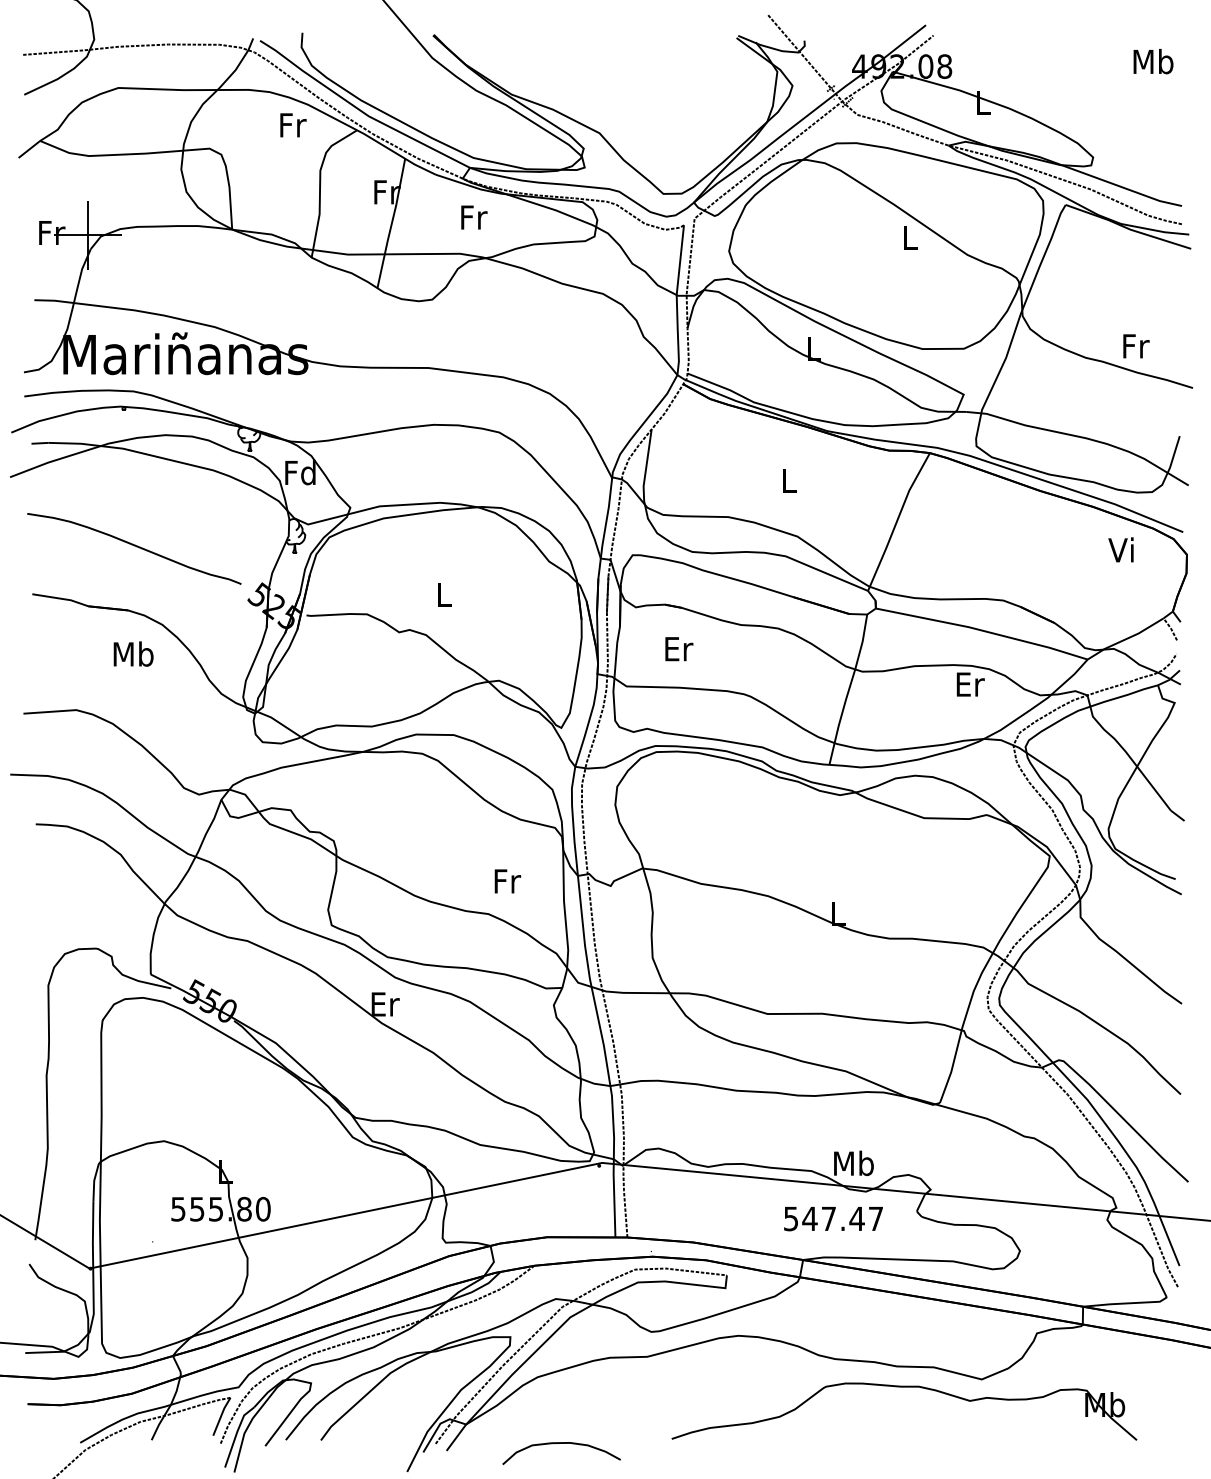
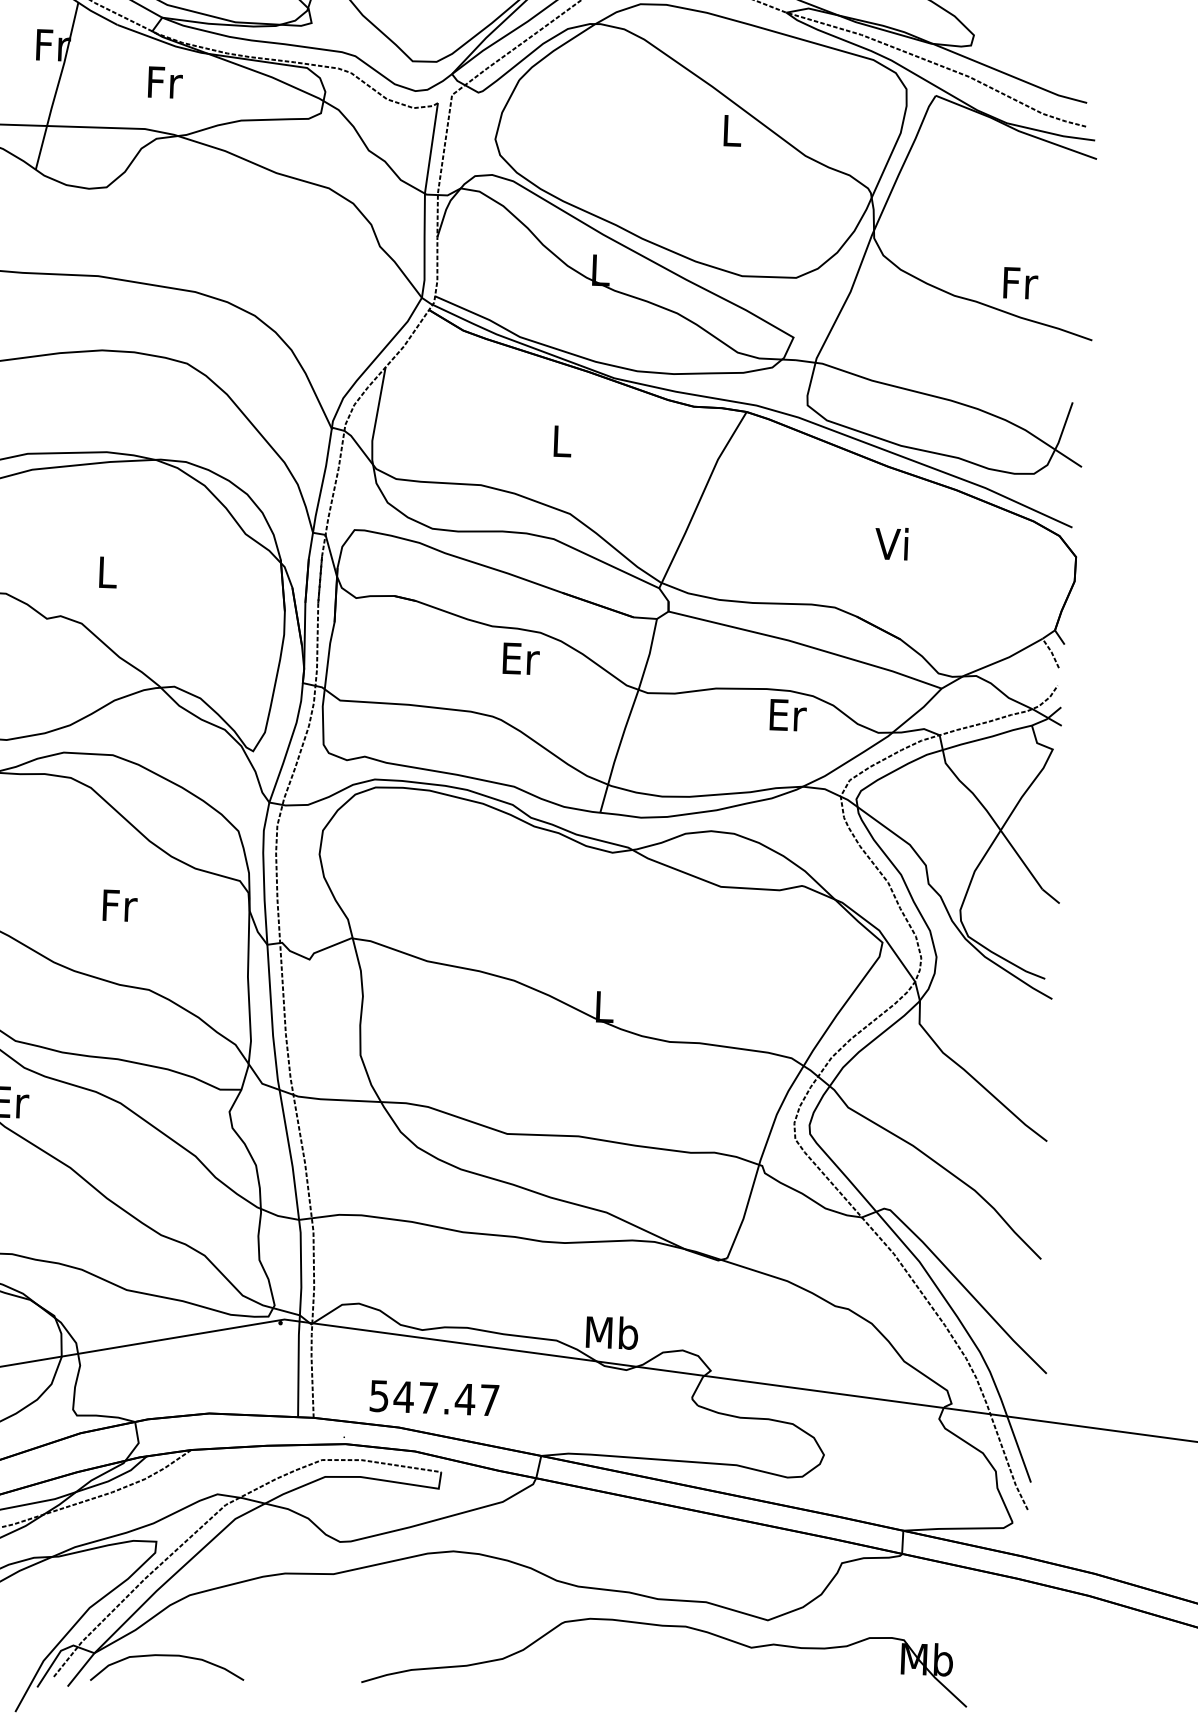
text: (1120, 549) -> (890, 543), moved
text: (679, 649) -> (521, 659), moved
text: (507, 881) -> (119, 905), moved
text: (833, 1219) -> (434, 1399), moved
curve: (561, 1443) -> (167, 1656), moved

